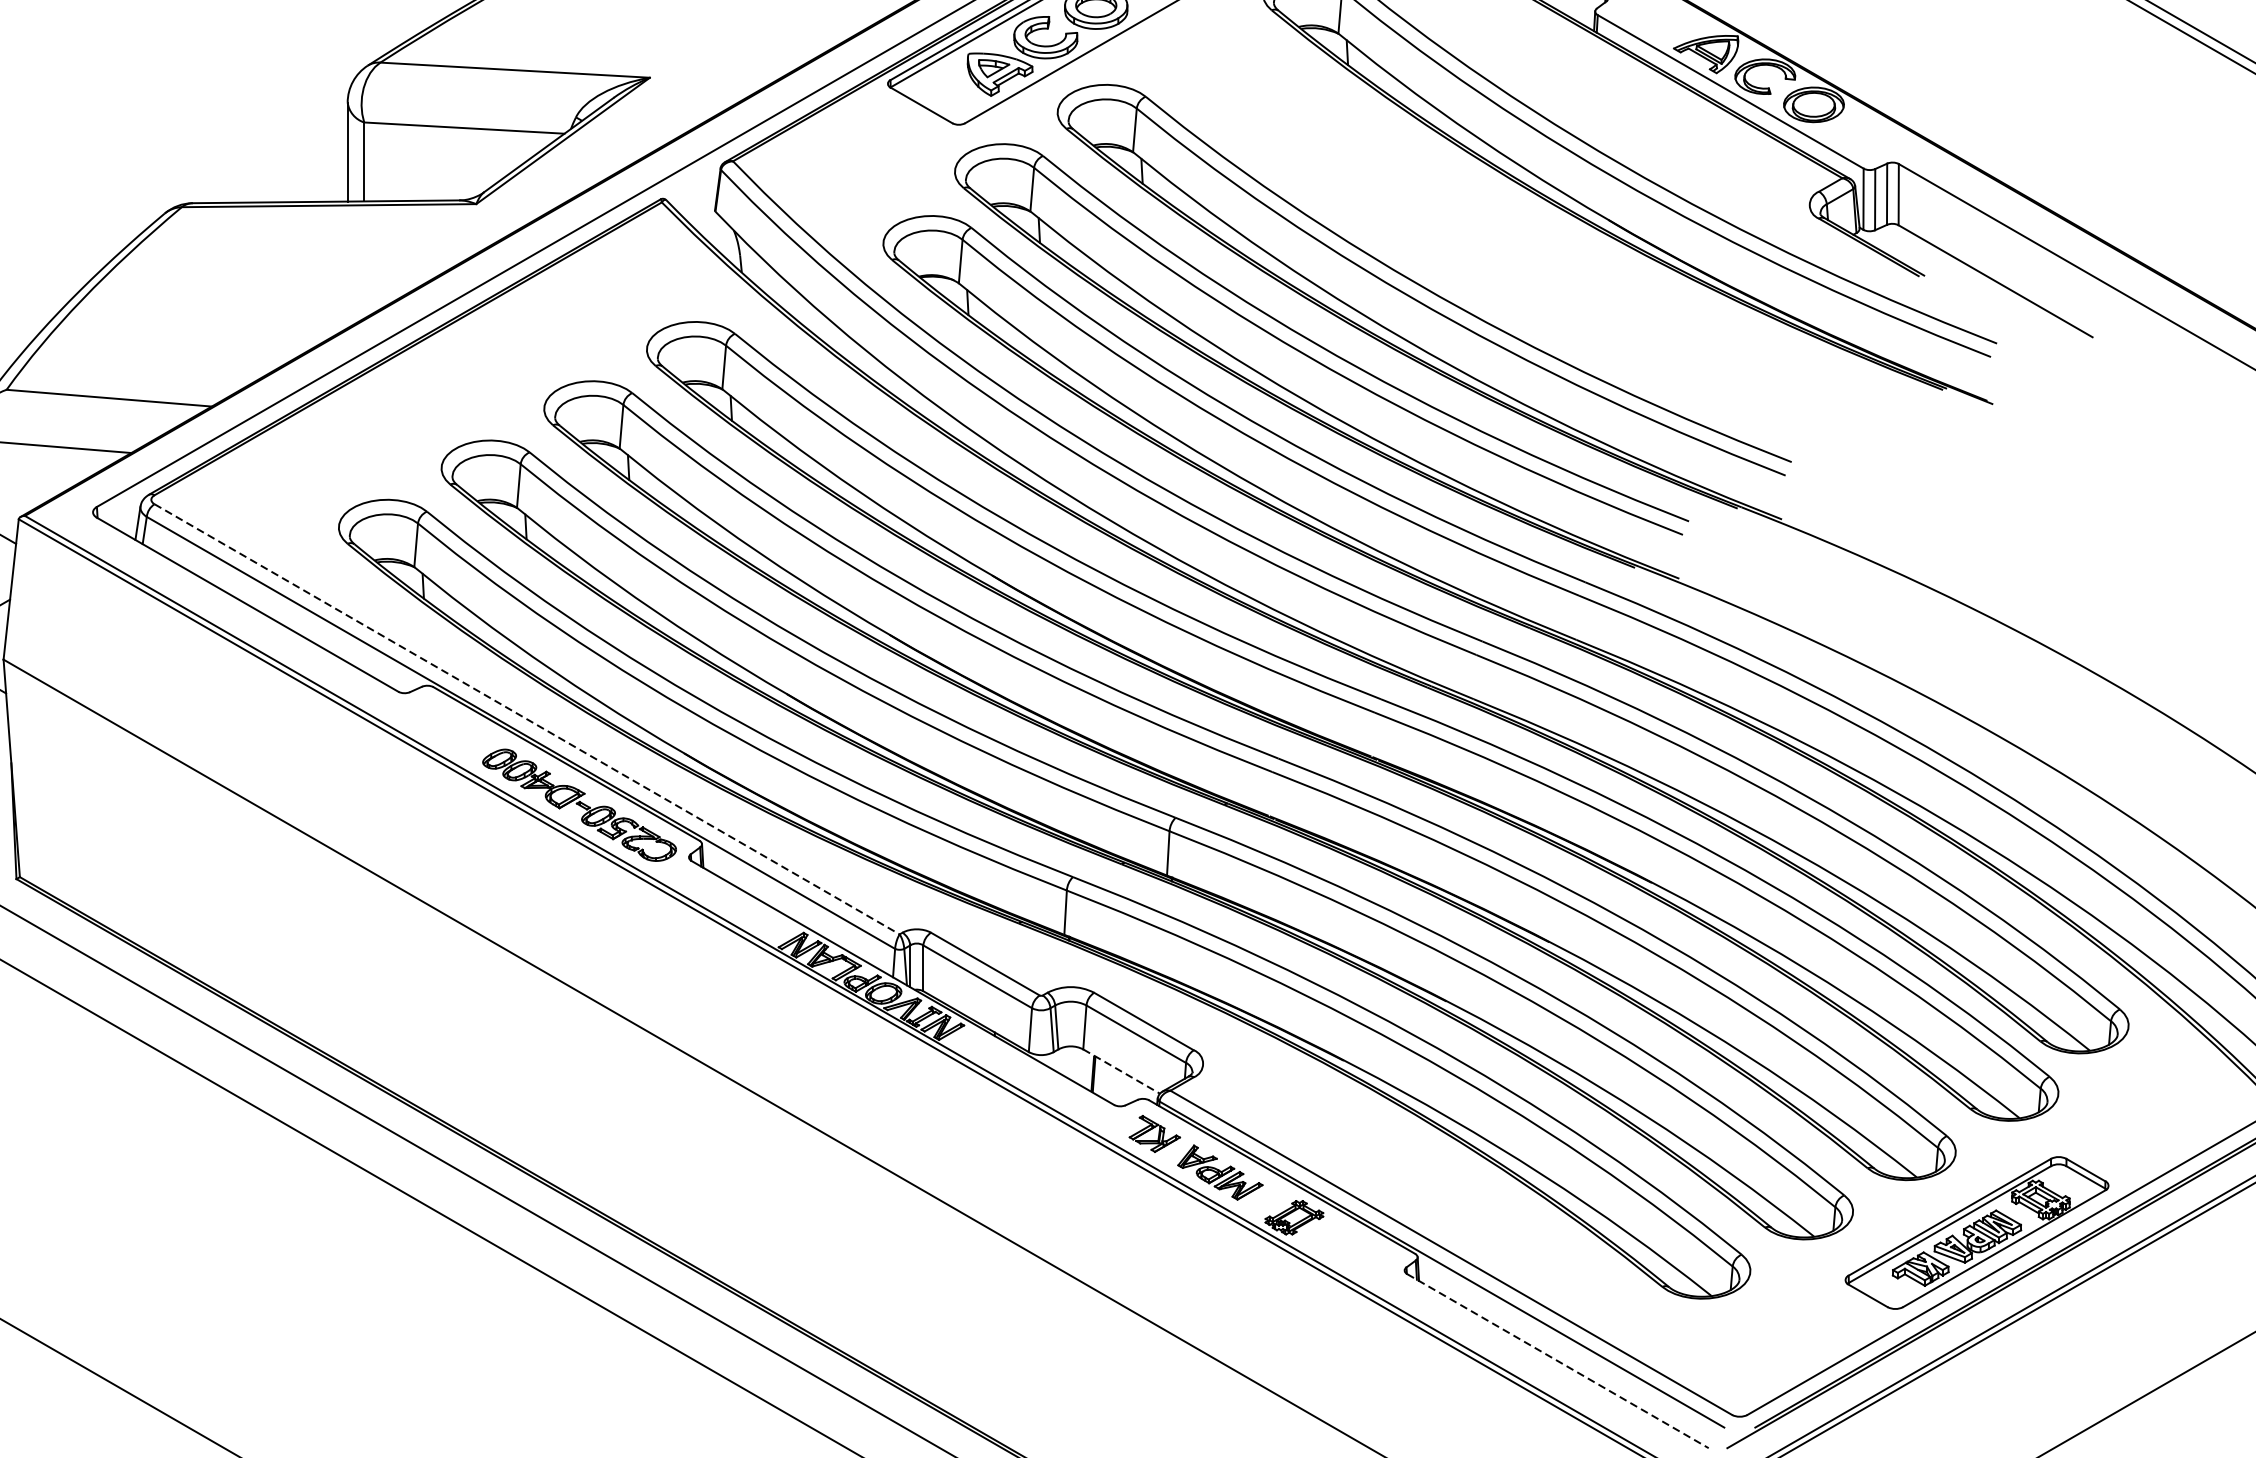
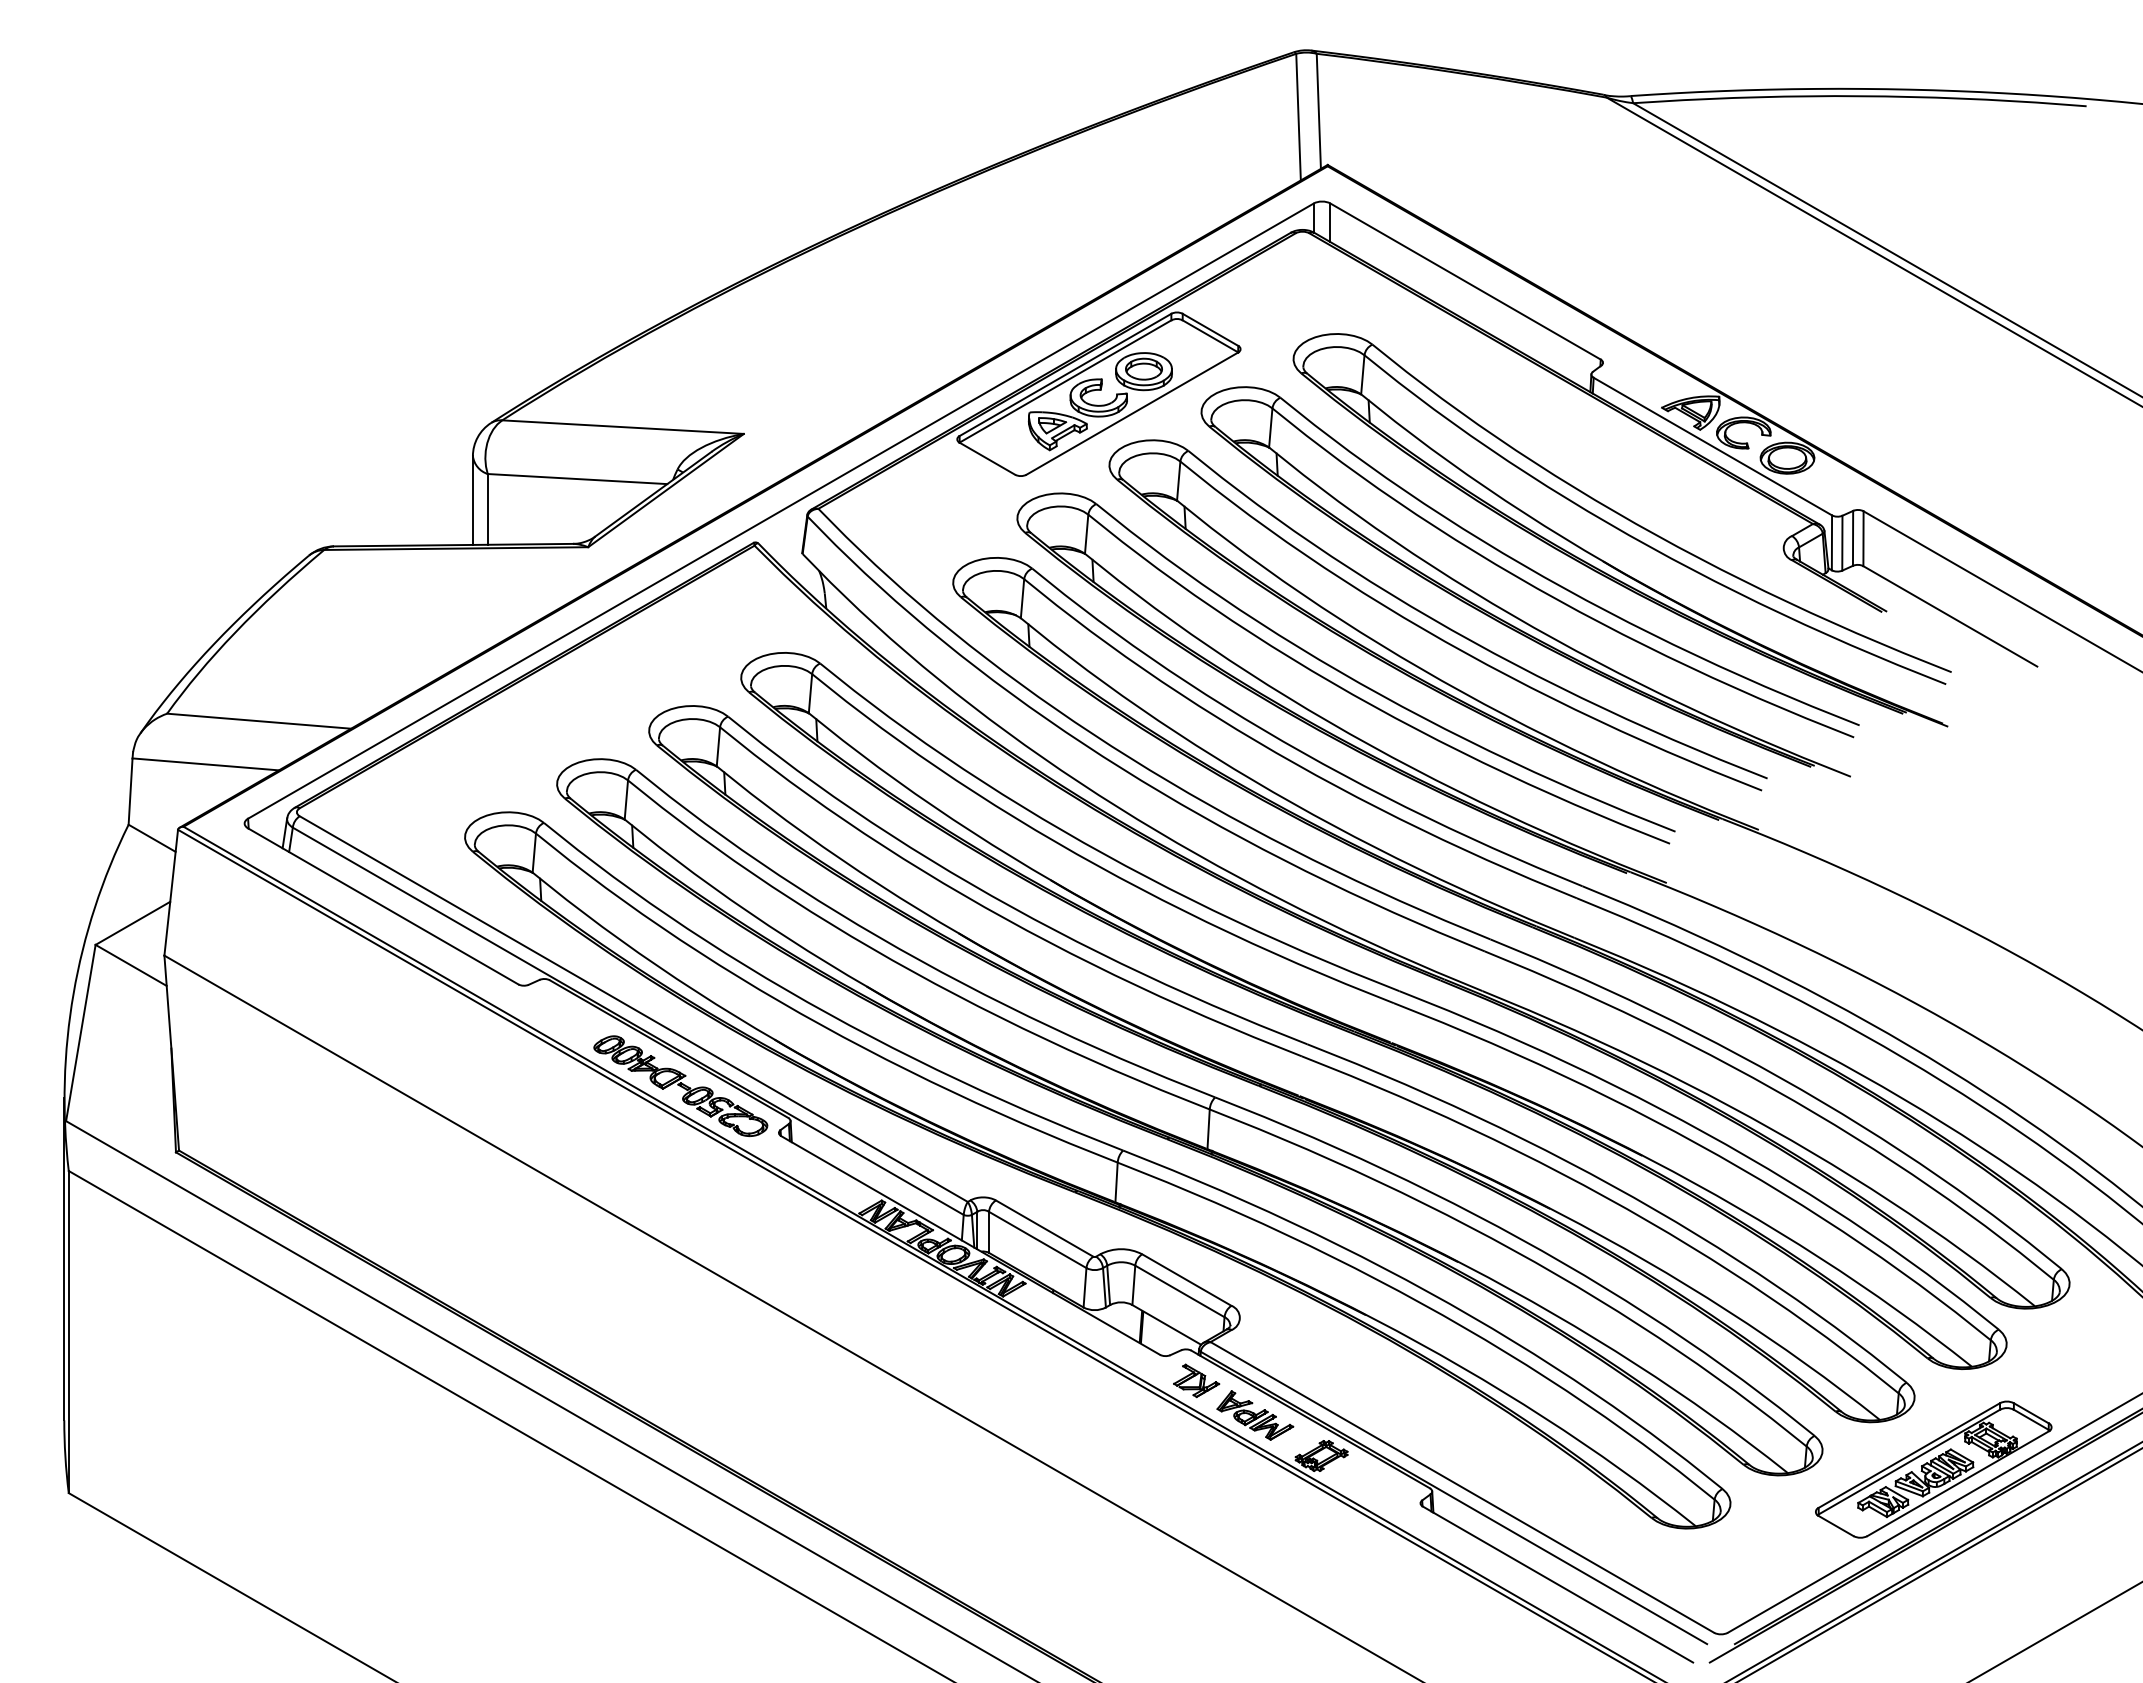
part: (1526, 242) -> (1529, 581), added
line: (526, 719) -> (633, 1009), dashed -> solid
line: (1121, 1071) -> (1166, 1324), dashed -> solid
line: (1558, 1361) -> (1558, 1584), dashed -> solid

